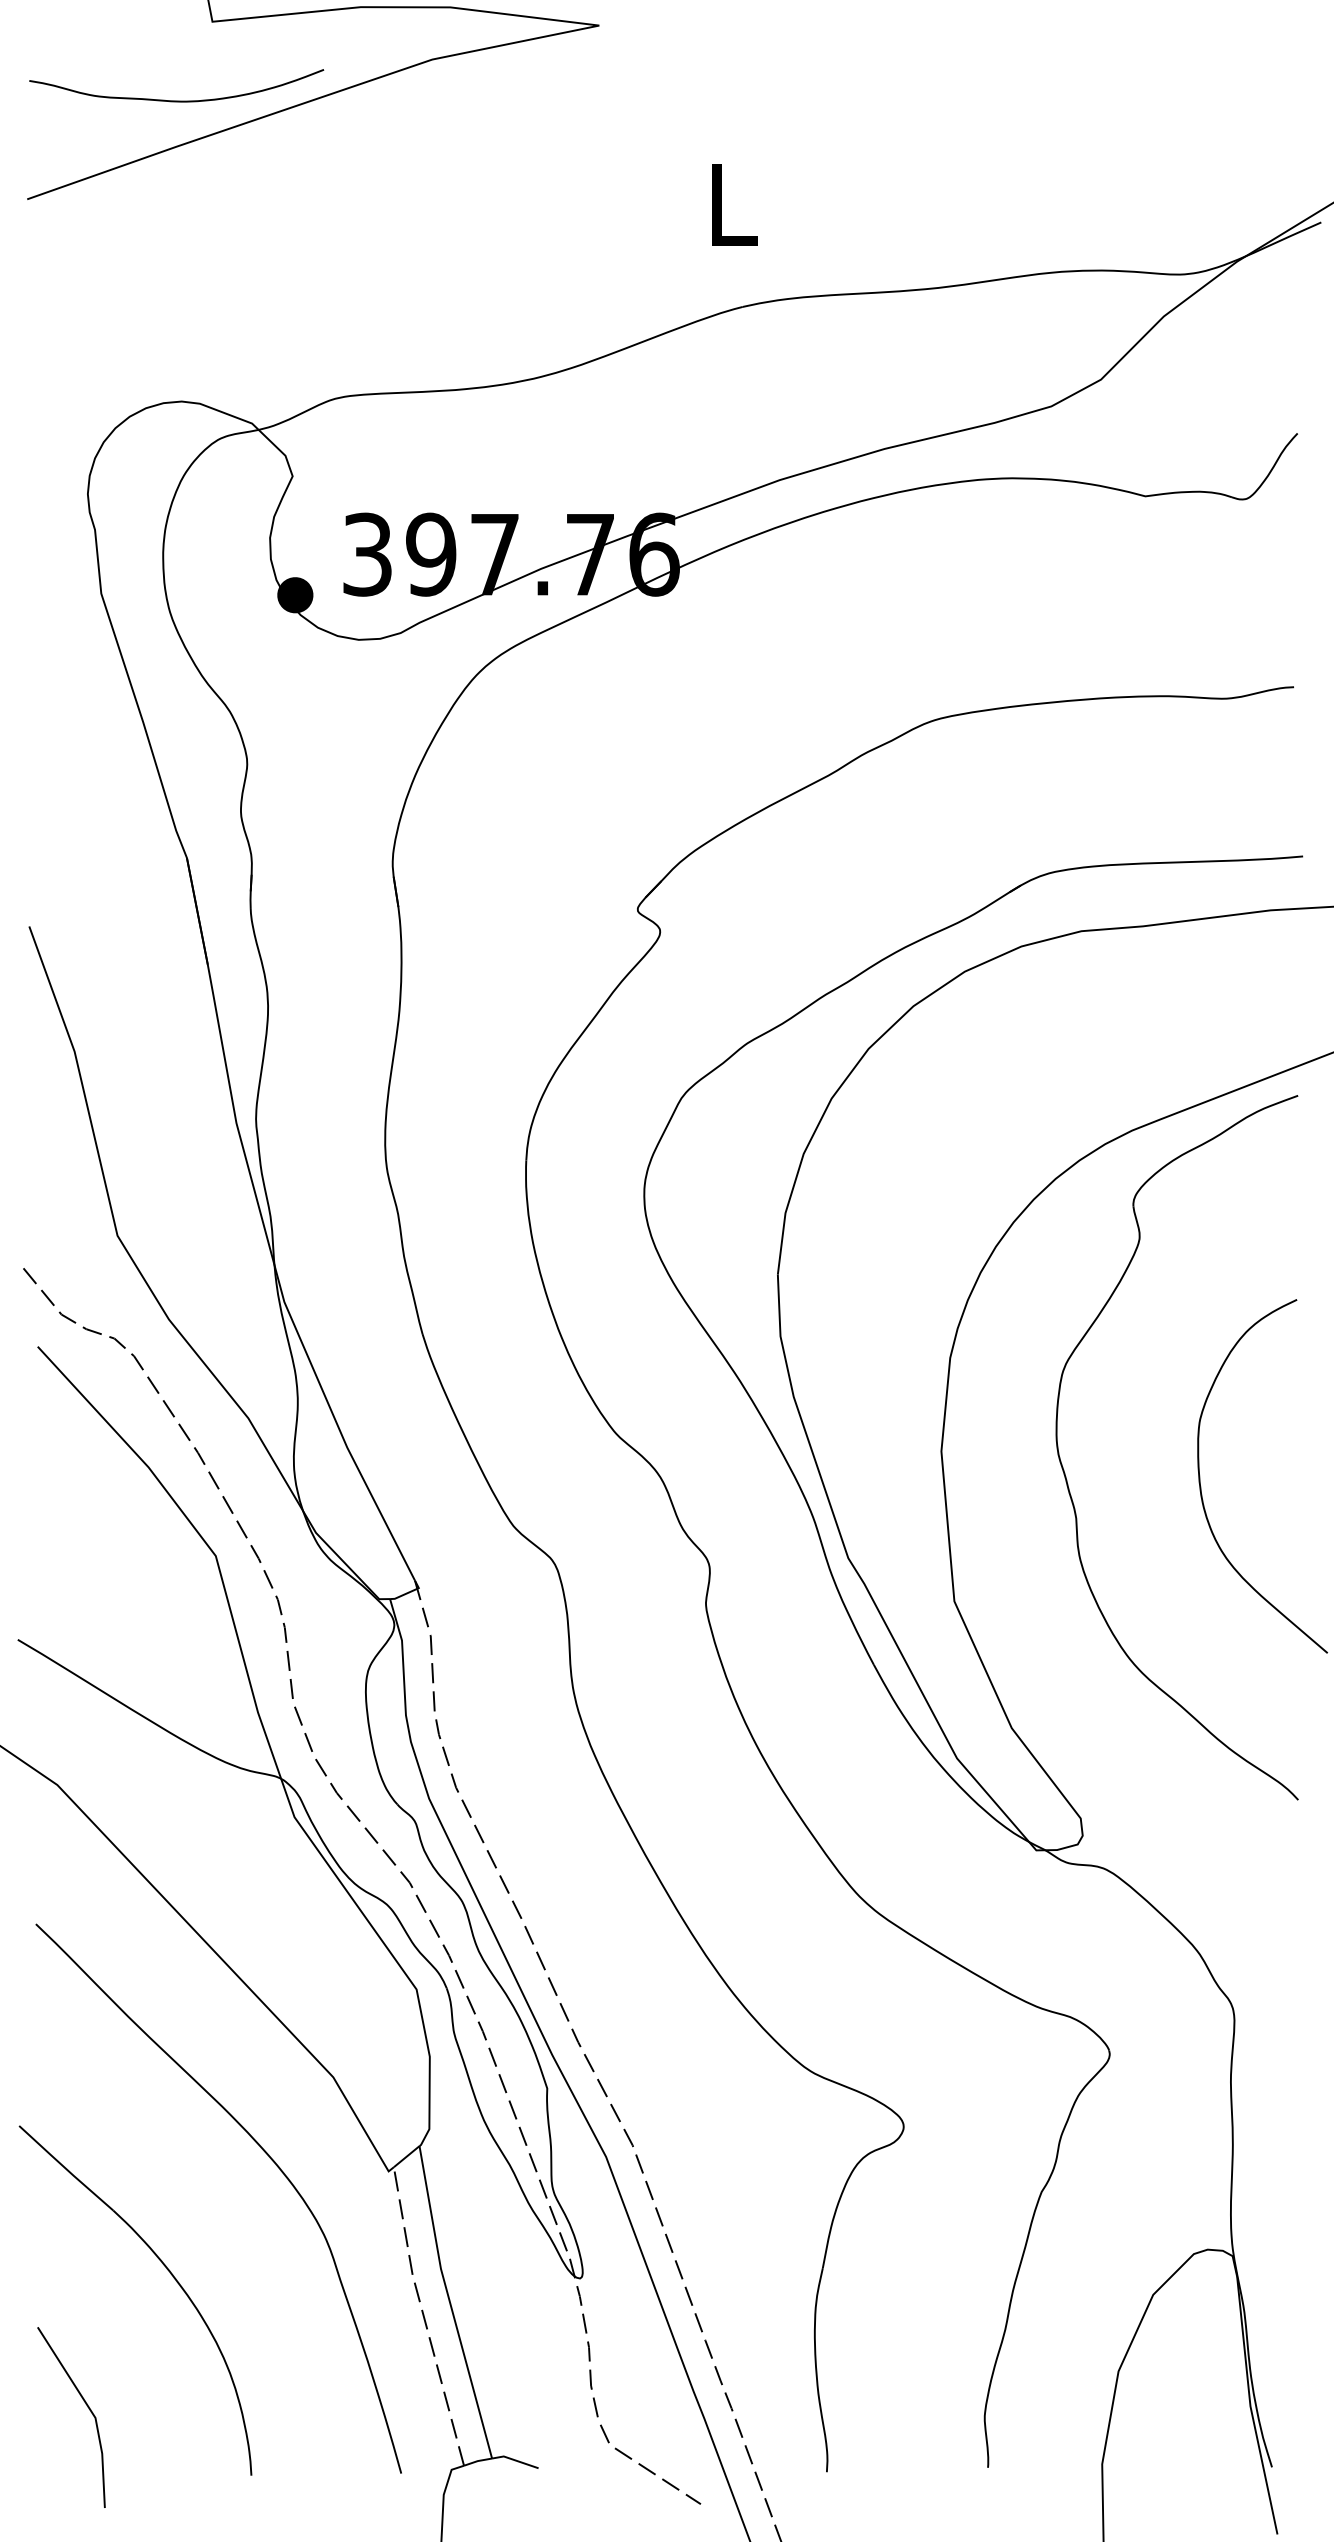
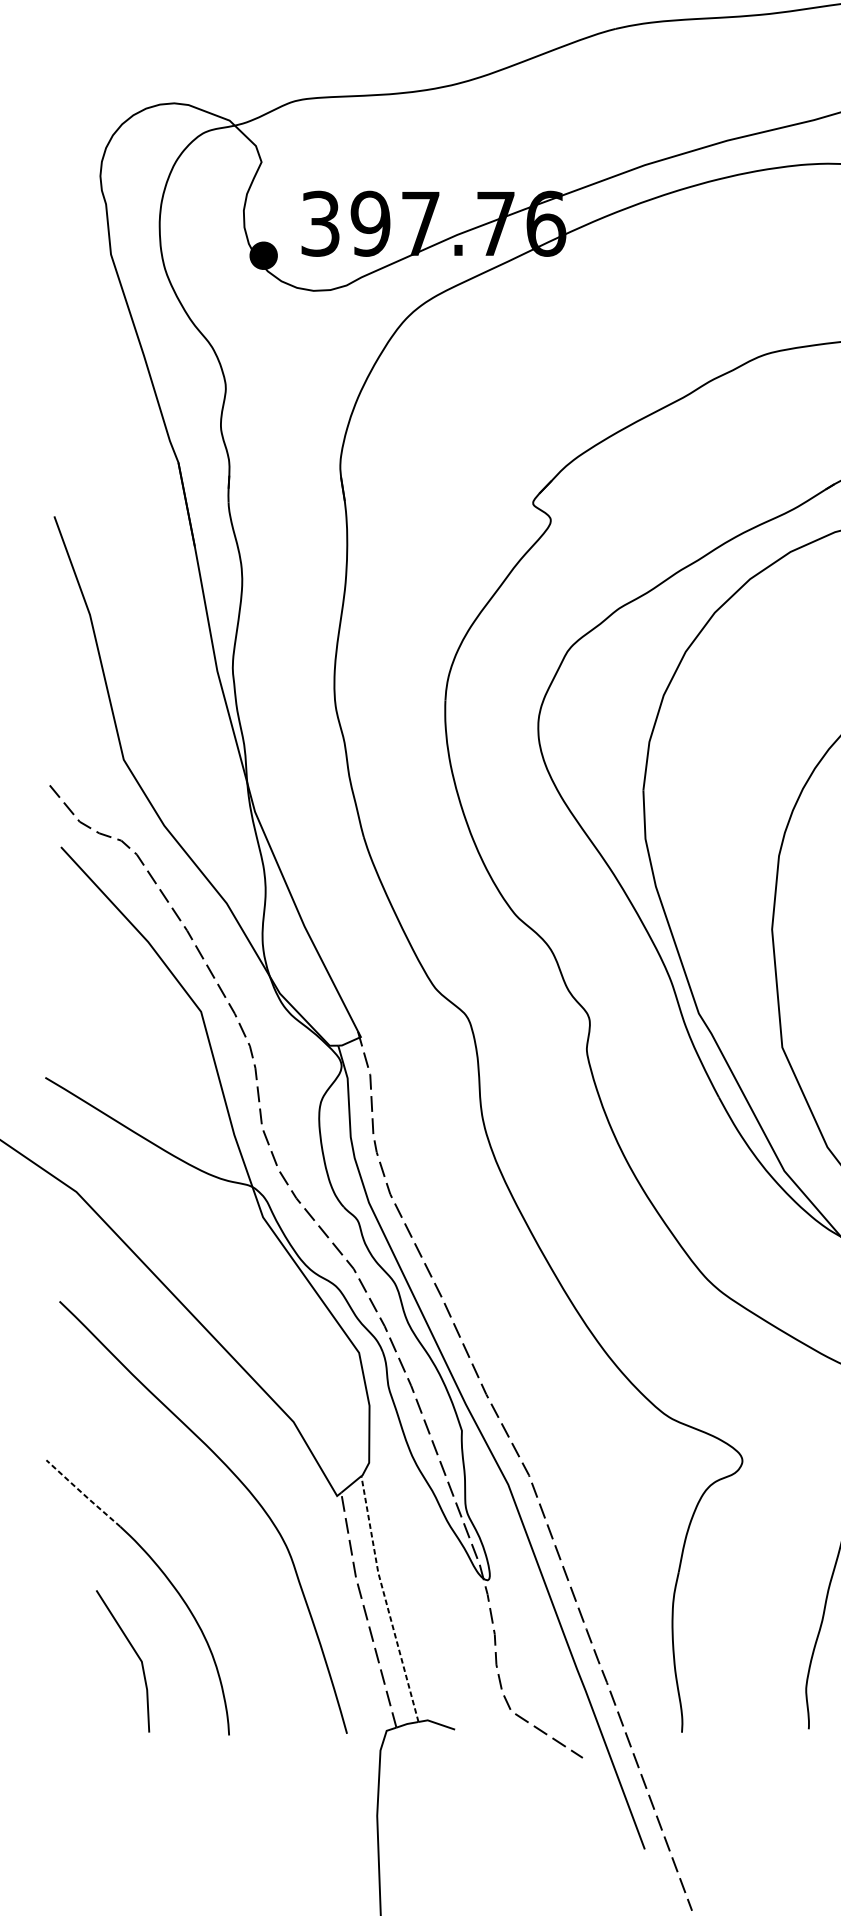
line: (65, 2168) -> (82, 1493), solid -> dashed
line: (450, 2302) -> (385, 1599), solid -> dashed
line: (87, 2407) -> (135, 1653), moved

